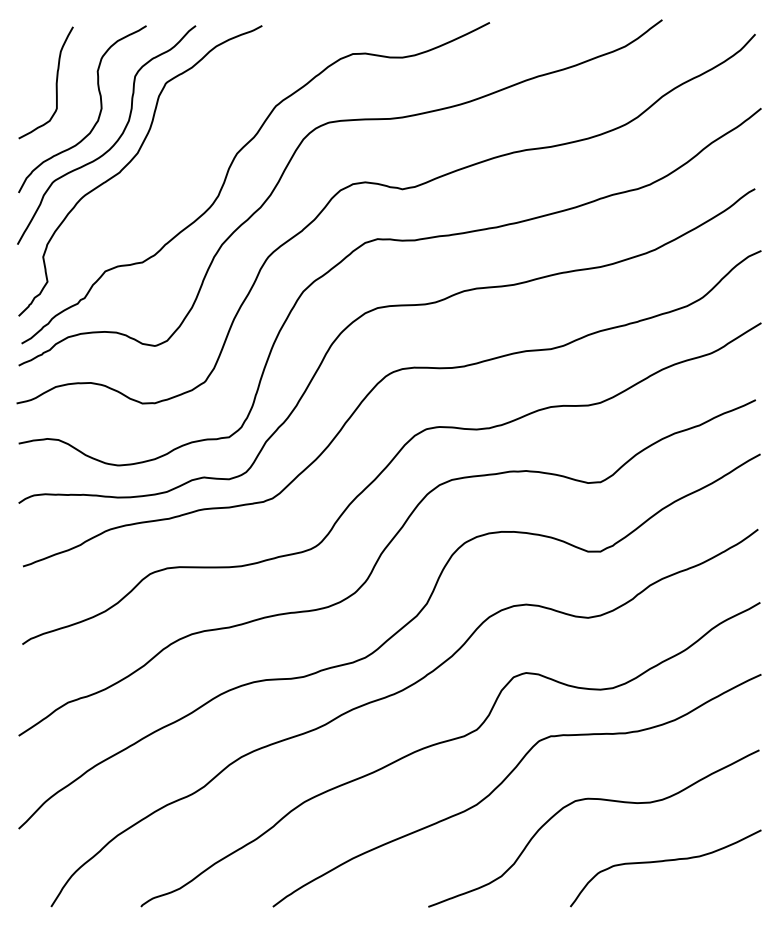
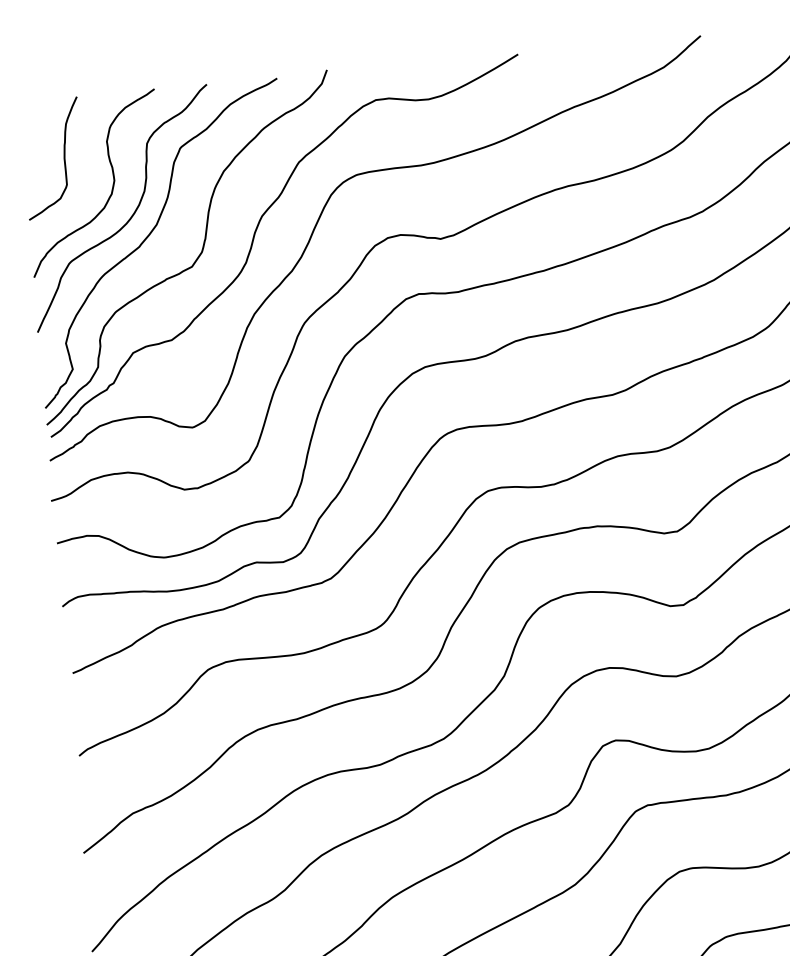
curve: (175, 183) -> (199, 253), added

